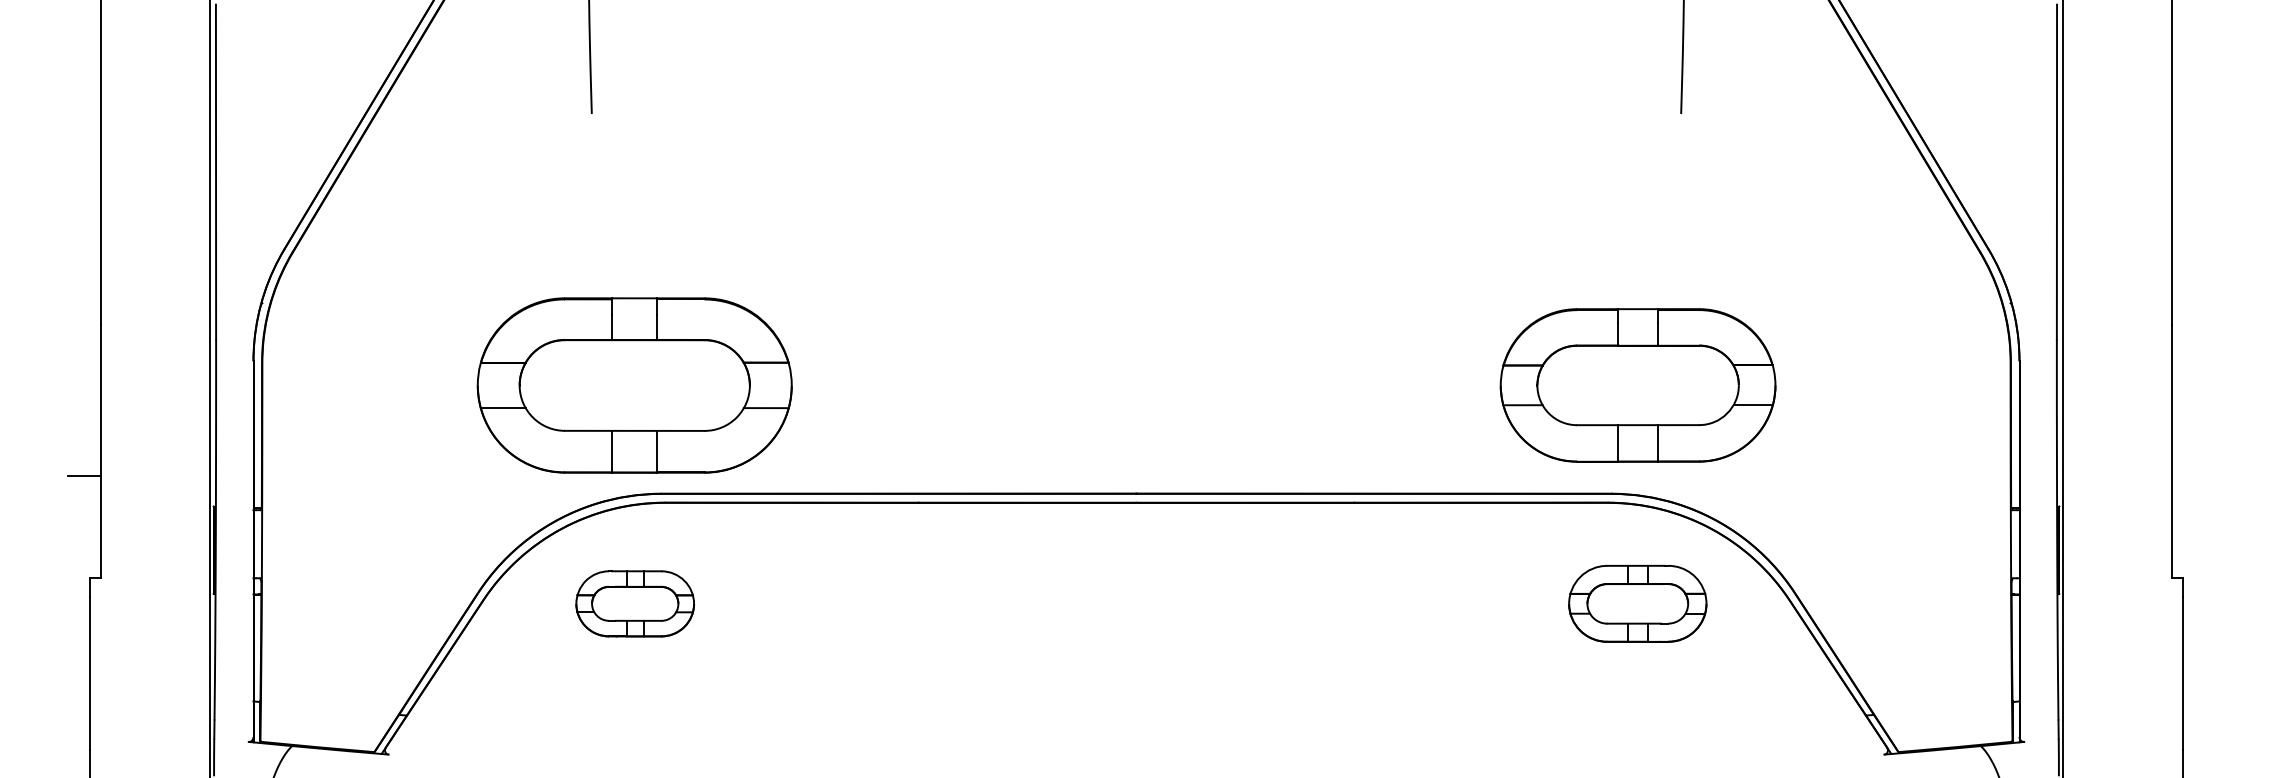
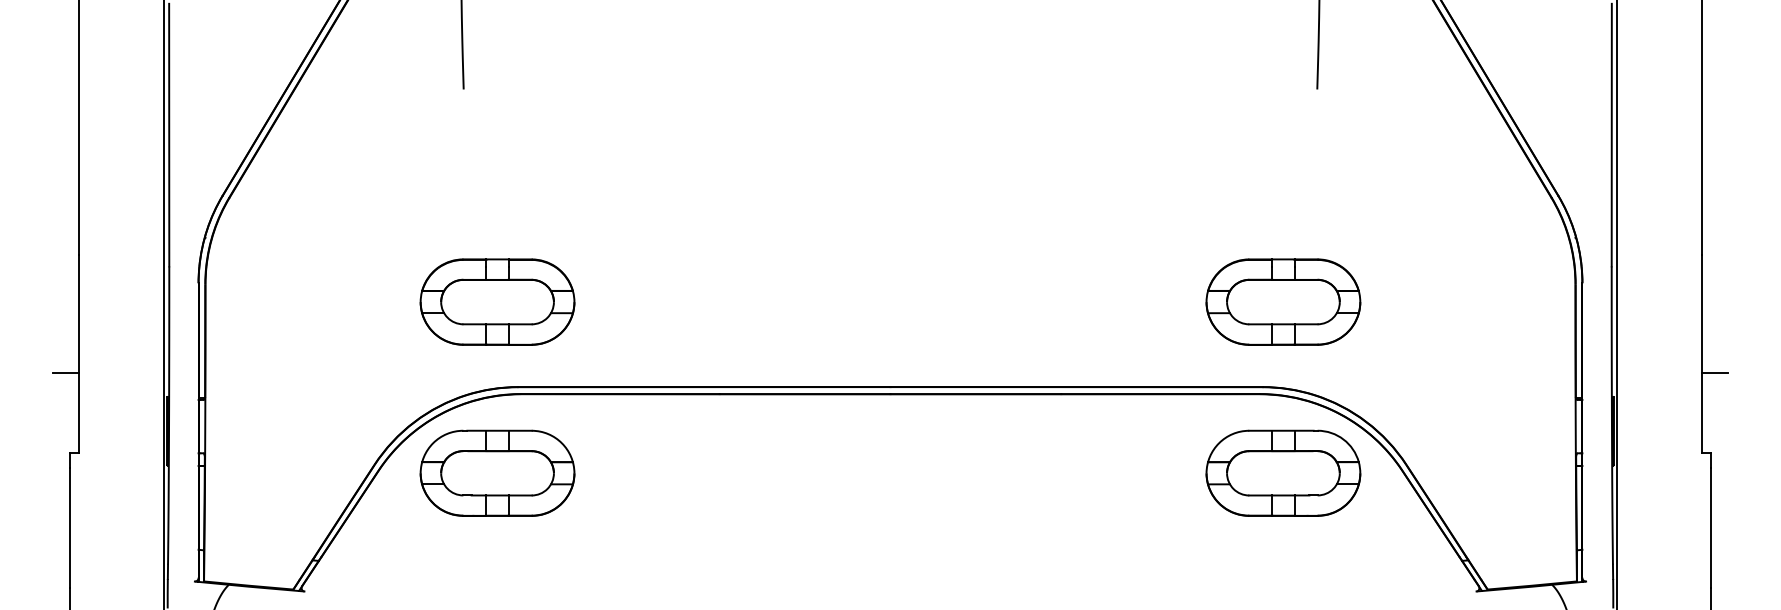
part: (635, 384) -> (497, 301), size x0.62
part: (1637, 384) -> (1283, 301), size x0.71
line: (2188, 475) -> (1714, 372), added
part: (635, 603) -> (497, 473), size x1.67
part: (1637, 603) -> (1283, 473), size x1.43

